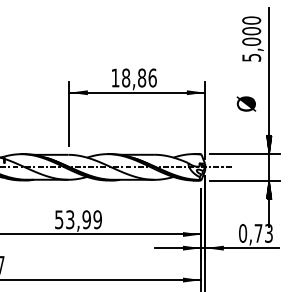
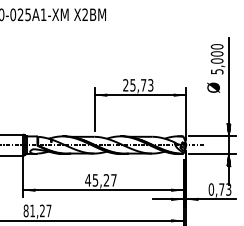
text: (134, 78) -> (138, 85), 18,86 -> 25,73
text: (246, 103) -> (213, 87), moved
text: (77, 219) -> (100, 180), 53,99 -> 45,27

